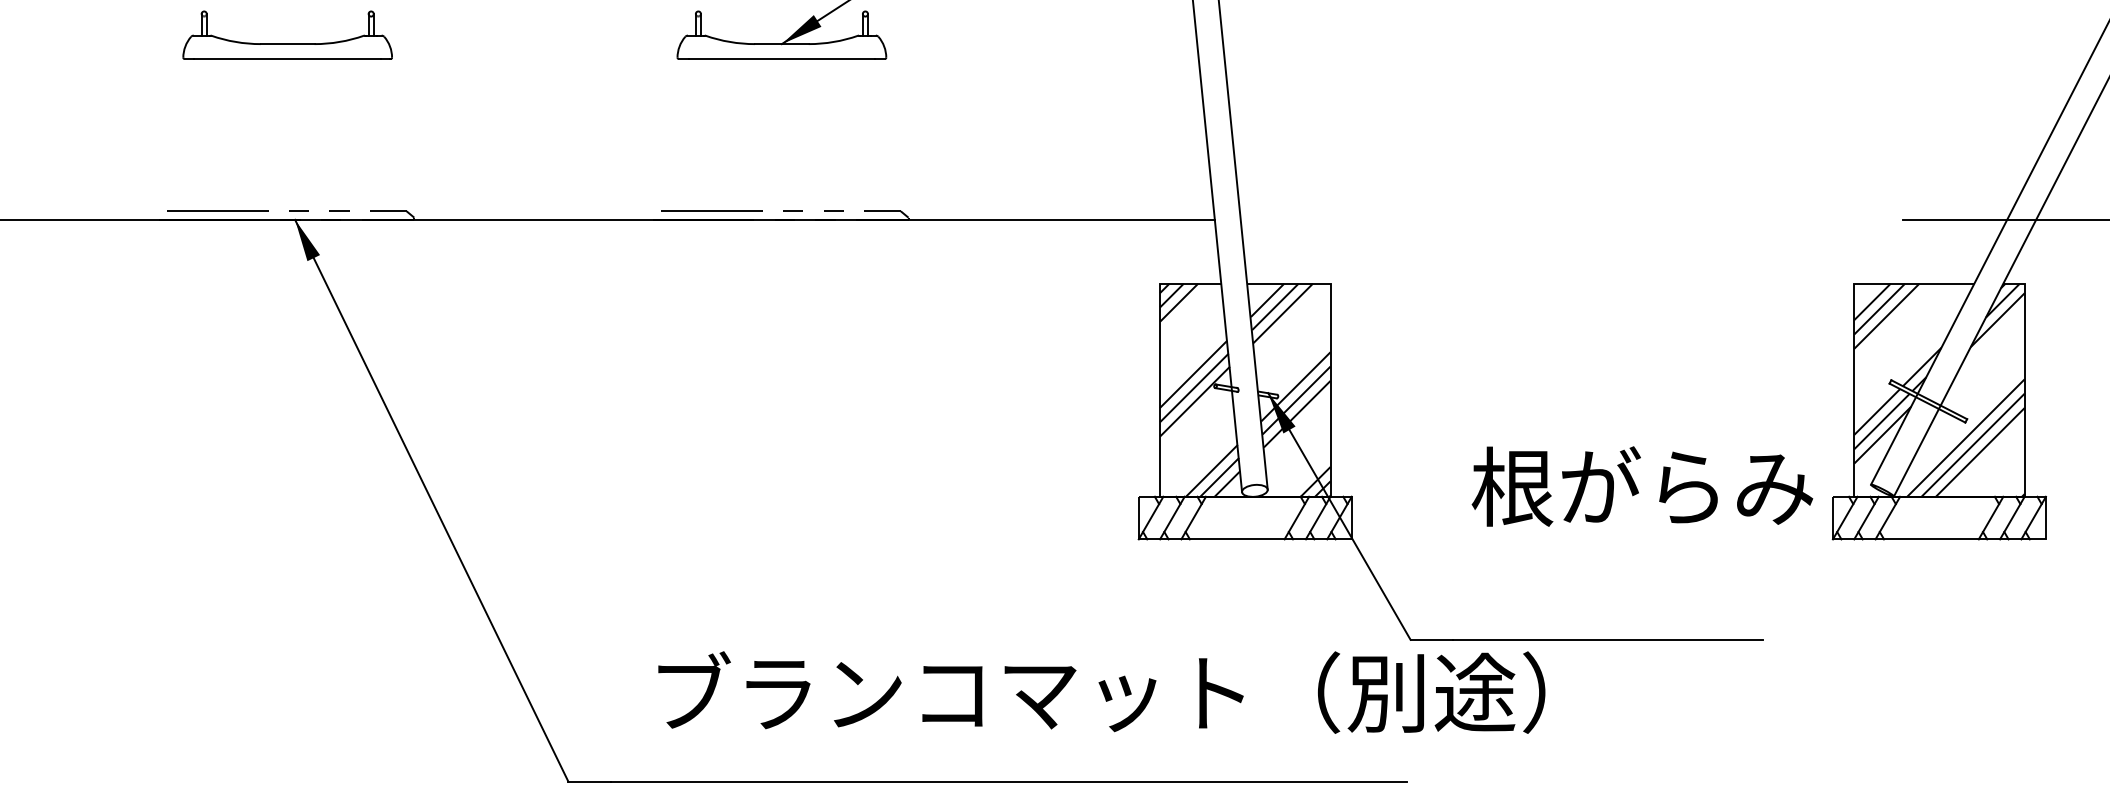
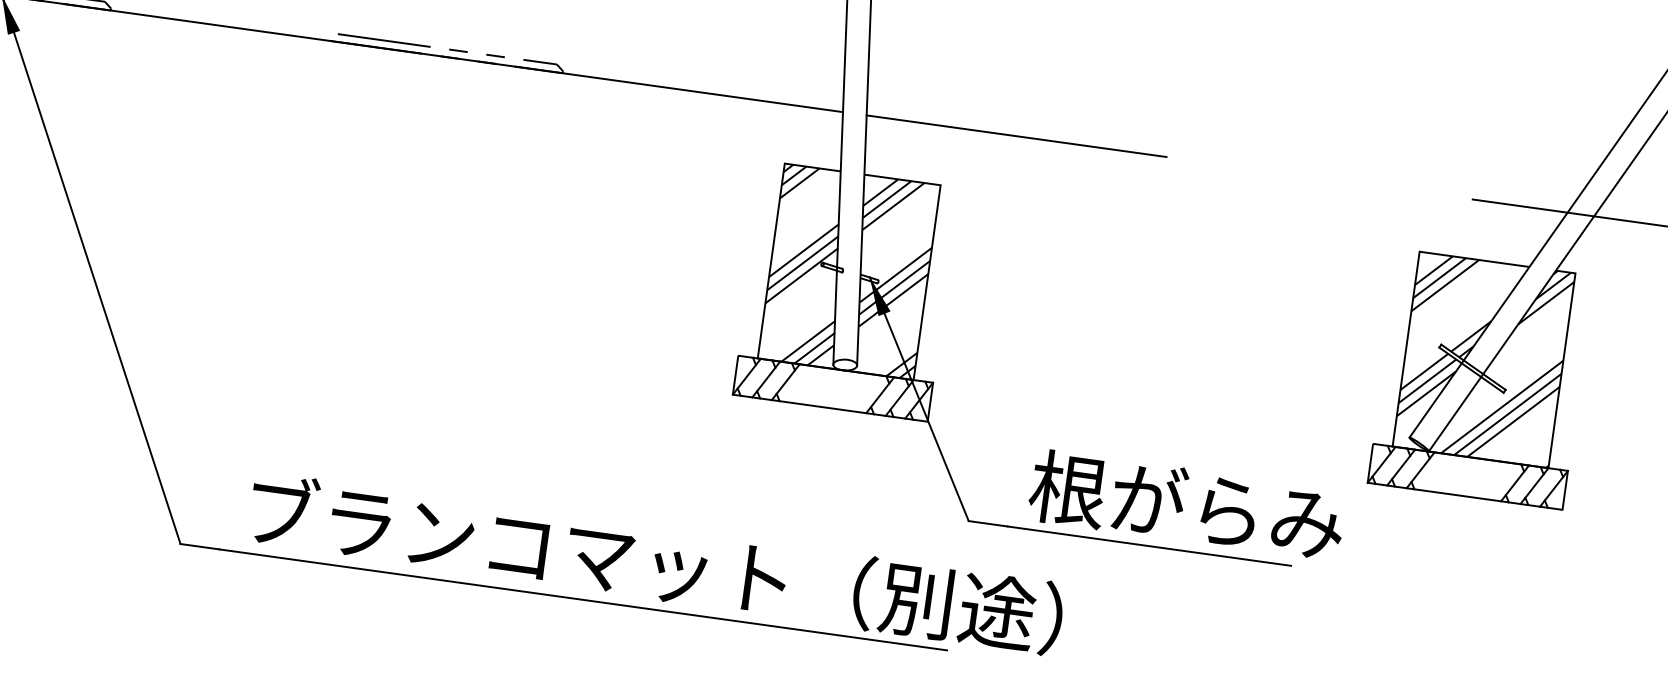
line: (1404, 219) -> (1016, 135), added
text: (1642, 486) -> (1187, 505), moved
text: (1101, 692) -> (655, 564), moved

